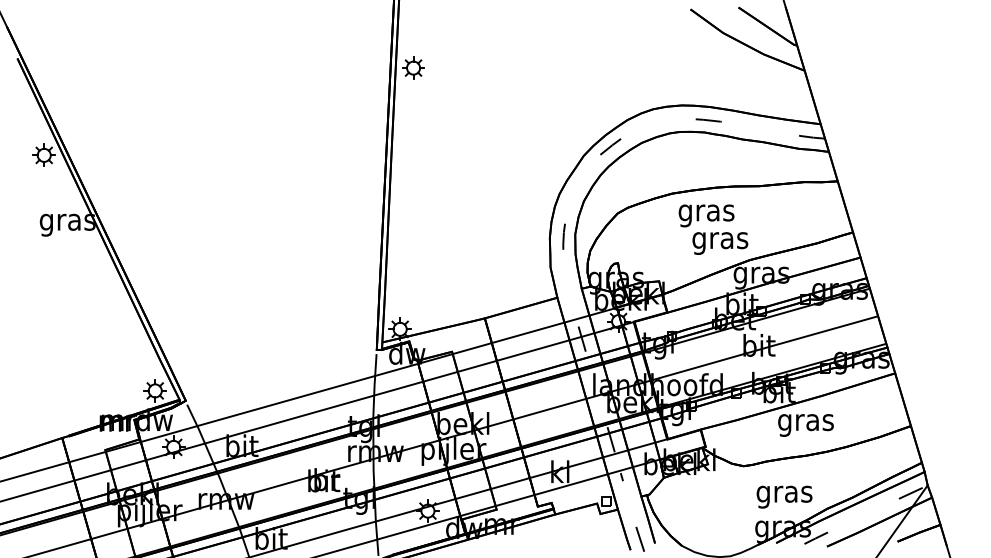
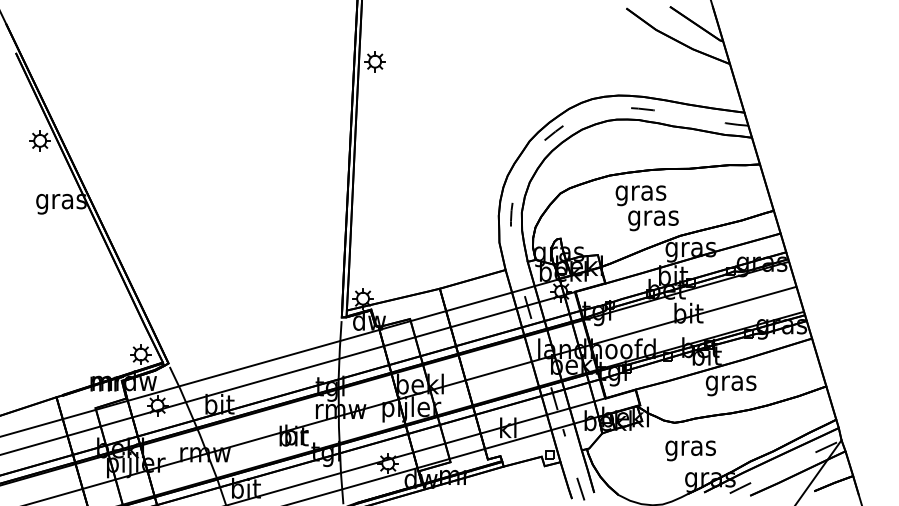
text: (784, 496) -> (690, 450), moved

